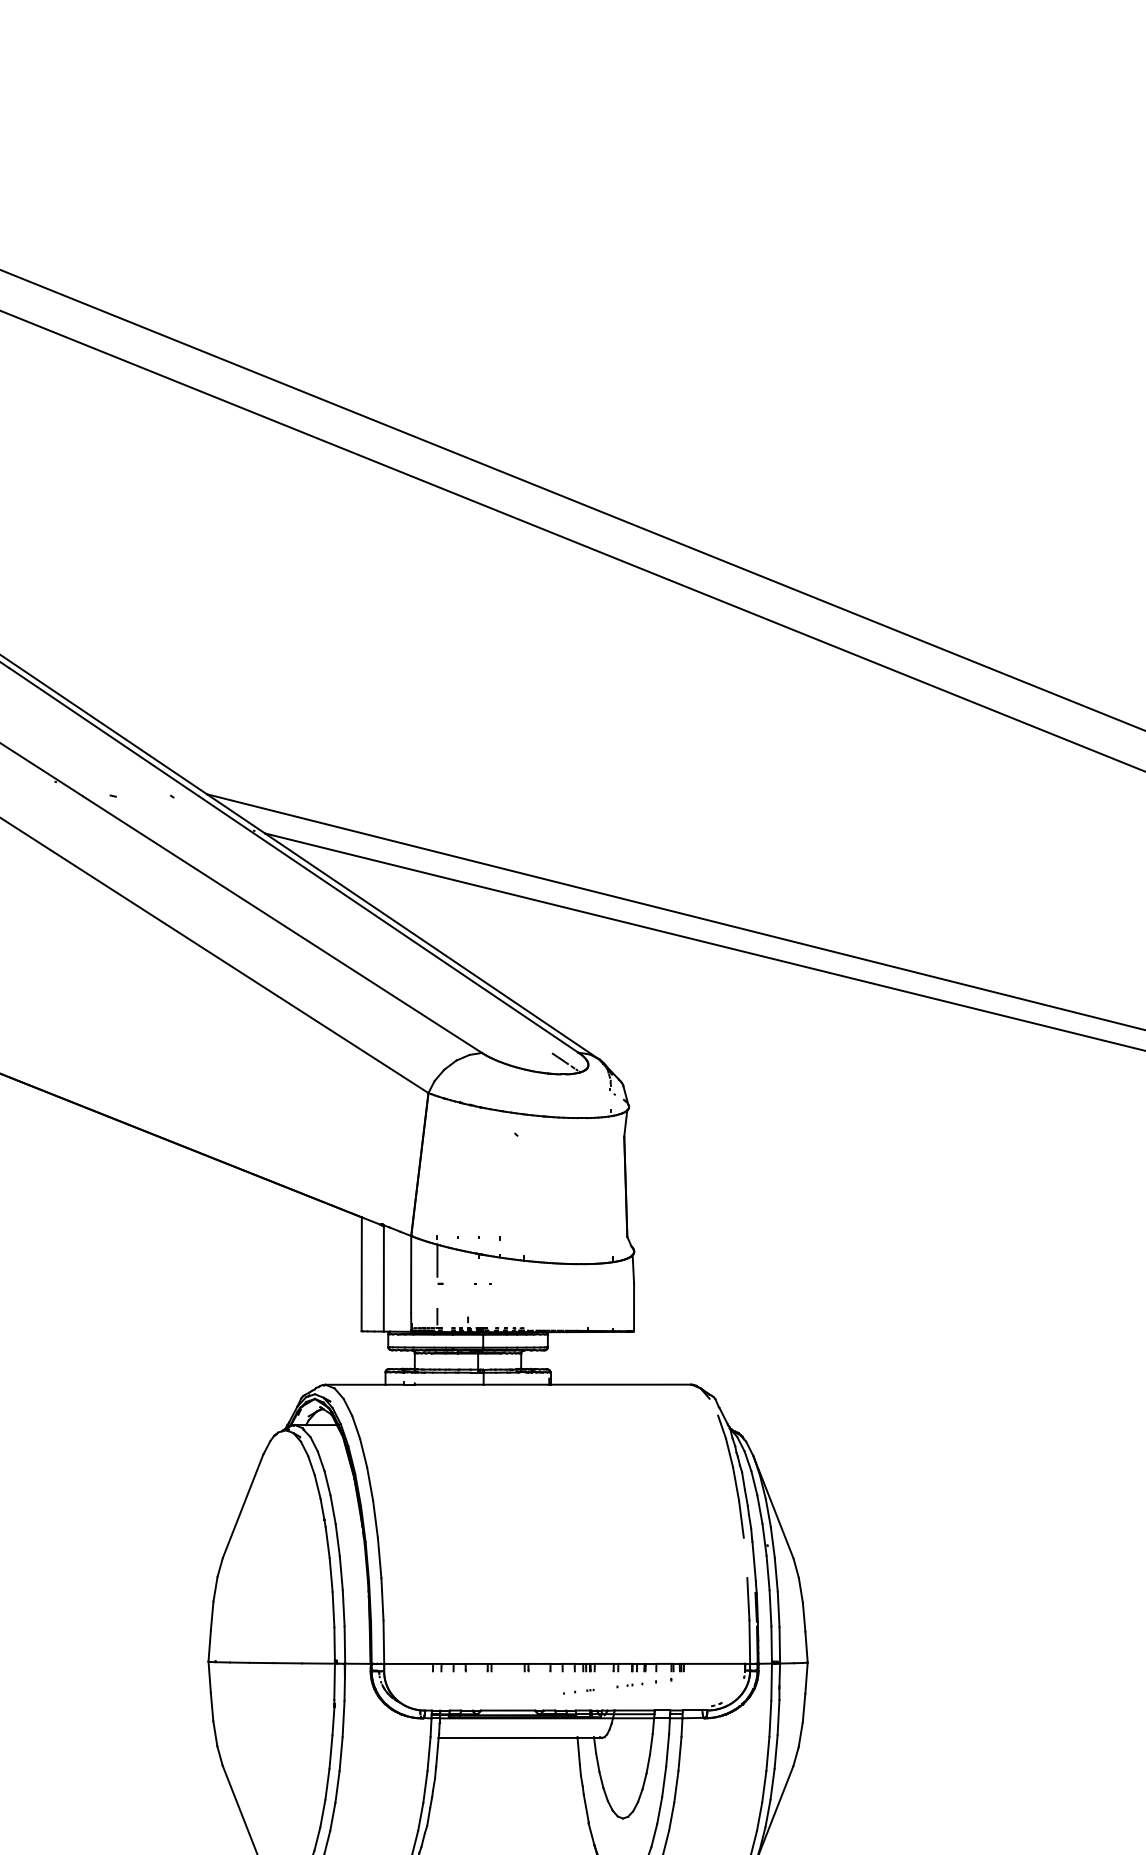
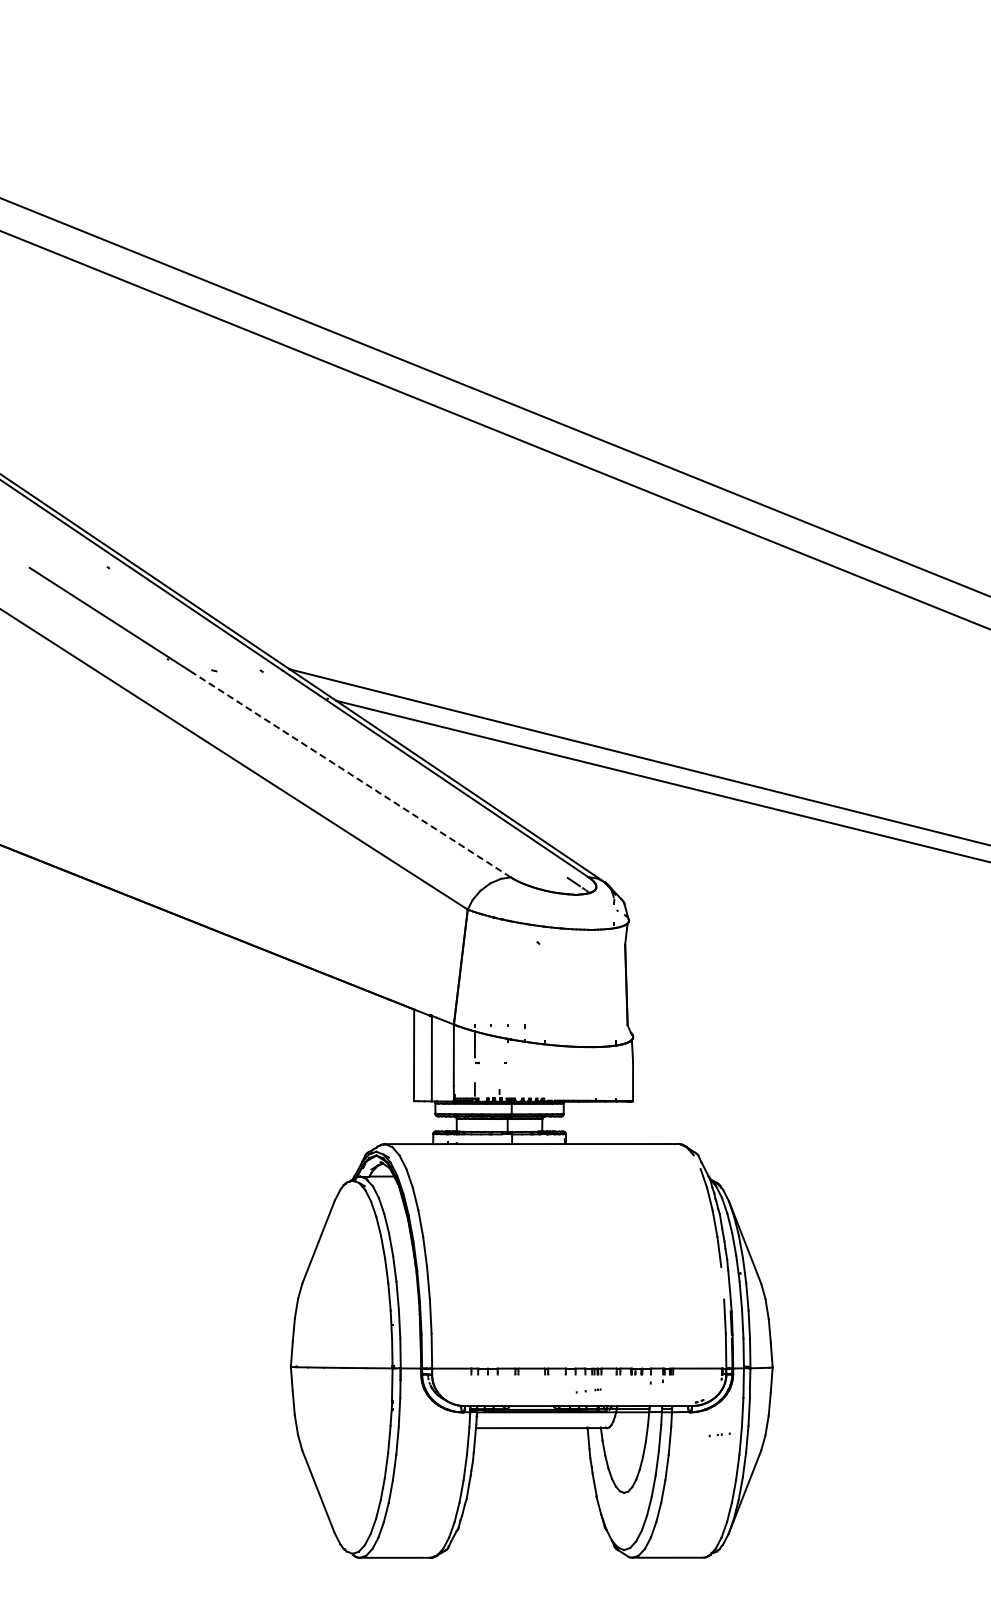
line: (282, 925) -> (350, 774), solid -> dashed
part: (629, 1684) -> (719, 1434), moved

